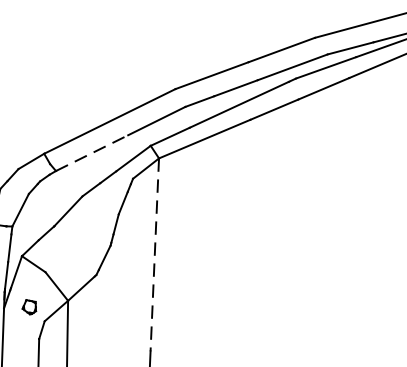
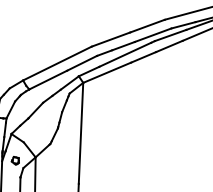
line: (92, 151) -> (48, 79), dashed -> solid
line: (155, 255) -> (81, 133), dashed -> solid

